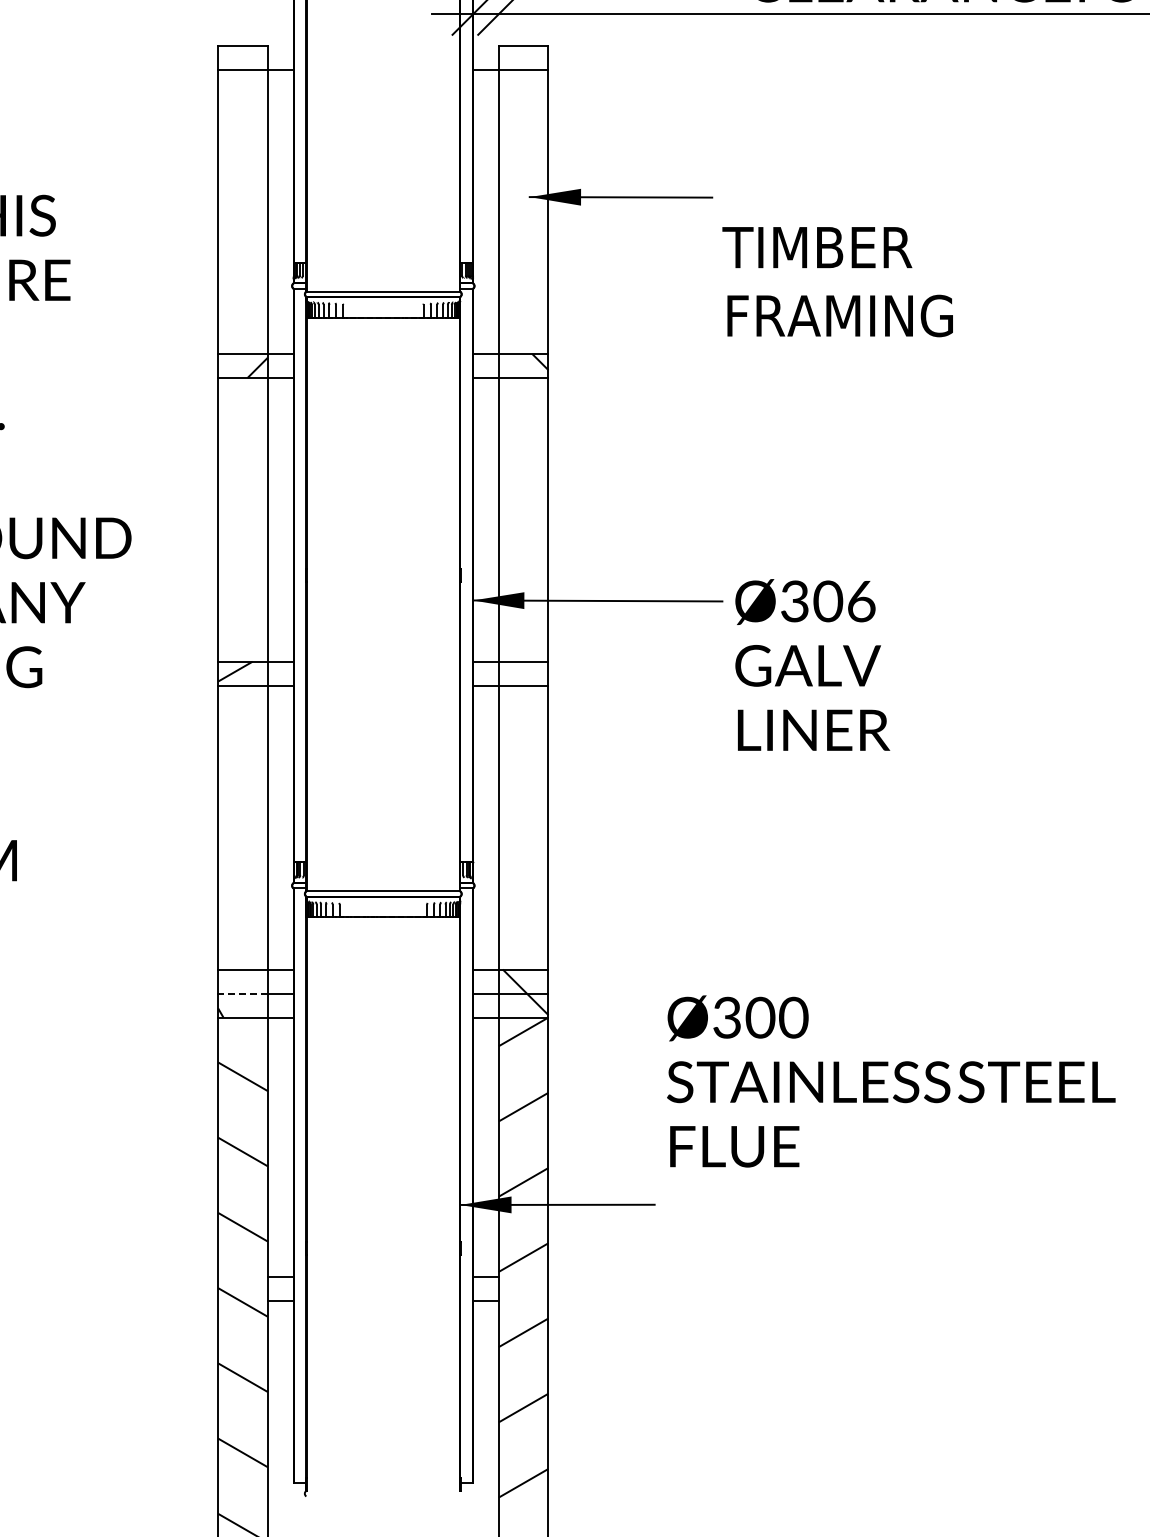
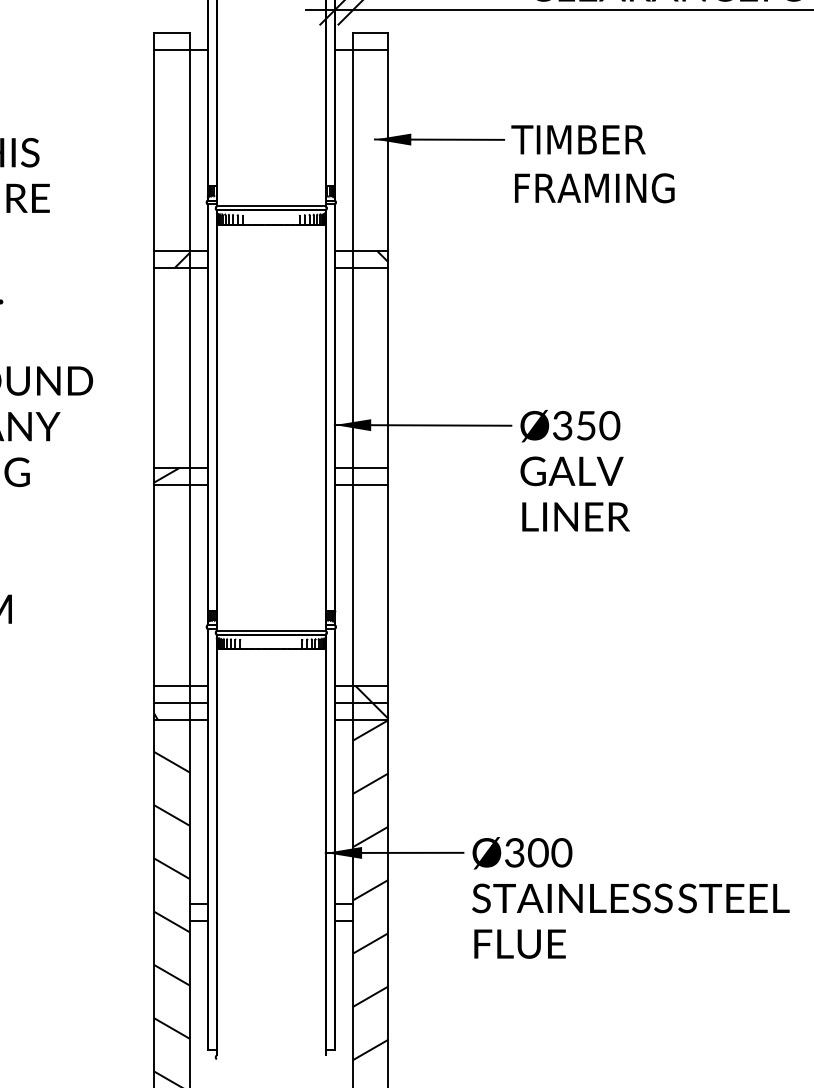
text: (837, 282) -> (592, 164), moved
text: (844, 601) -> (597, 425), Ø306 -> Ø350
line: (242, 993) -> (171, 703), dashed -> solid
text: (891, 1081) -> (631, 897), moved

